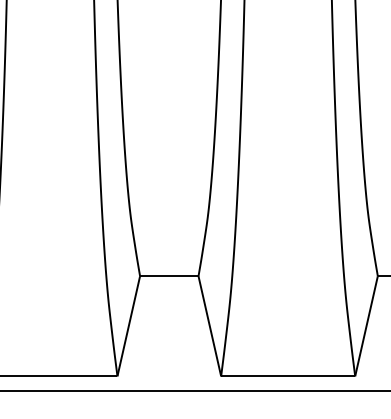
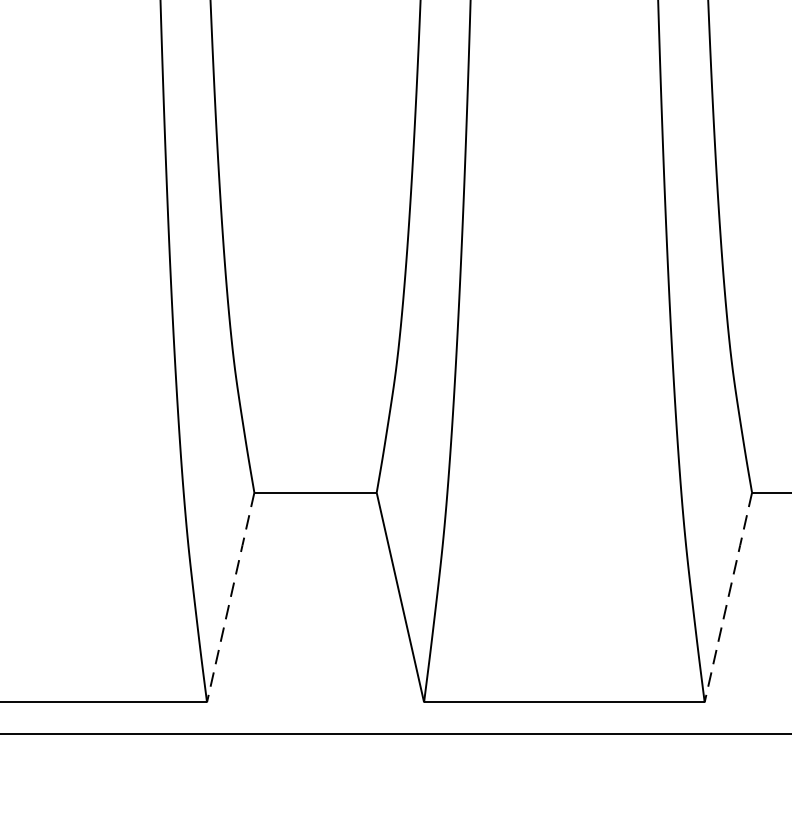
line: (128, 326) -> (230, 597), solid -> dashed
line: (366, 326) -> (728, 597), solid -> dashed

